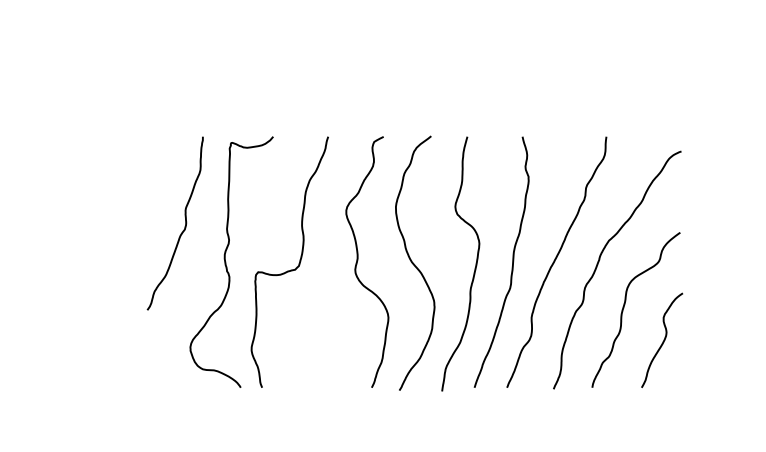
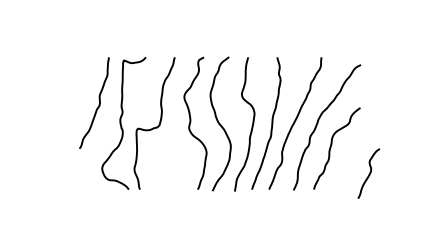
curve: (663, 340) -> (369, 173), moved

